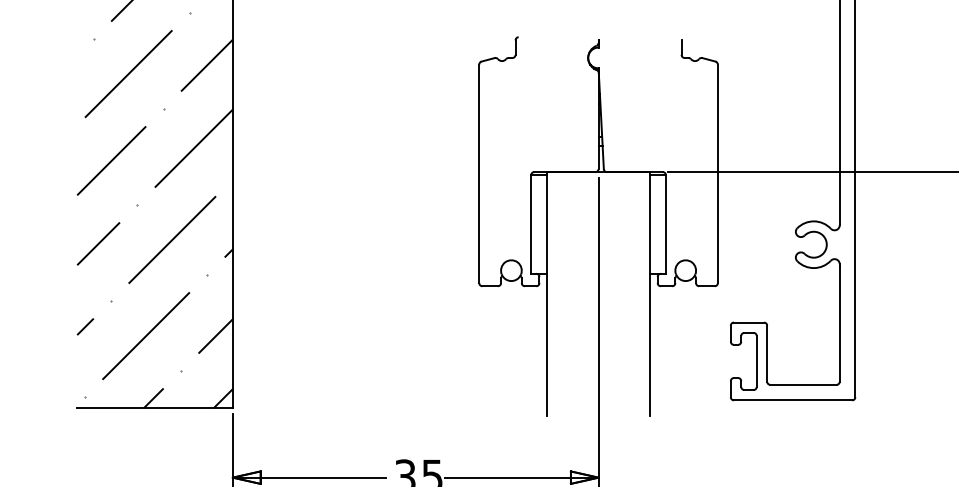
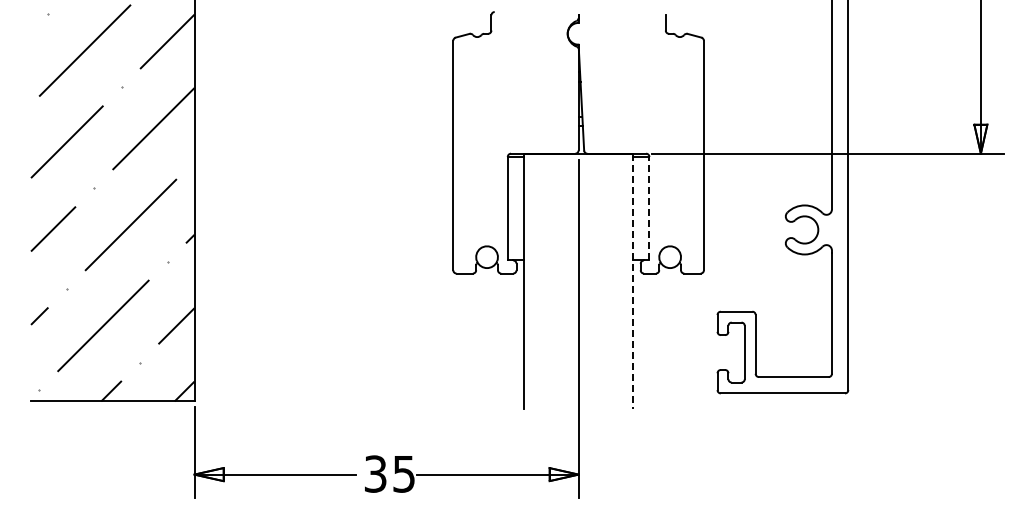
line: (666, 224) -> (649, 208), solid -> dashed
line: (650, 293) -> (633, 281), solid -> dashed

